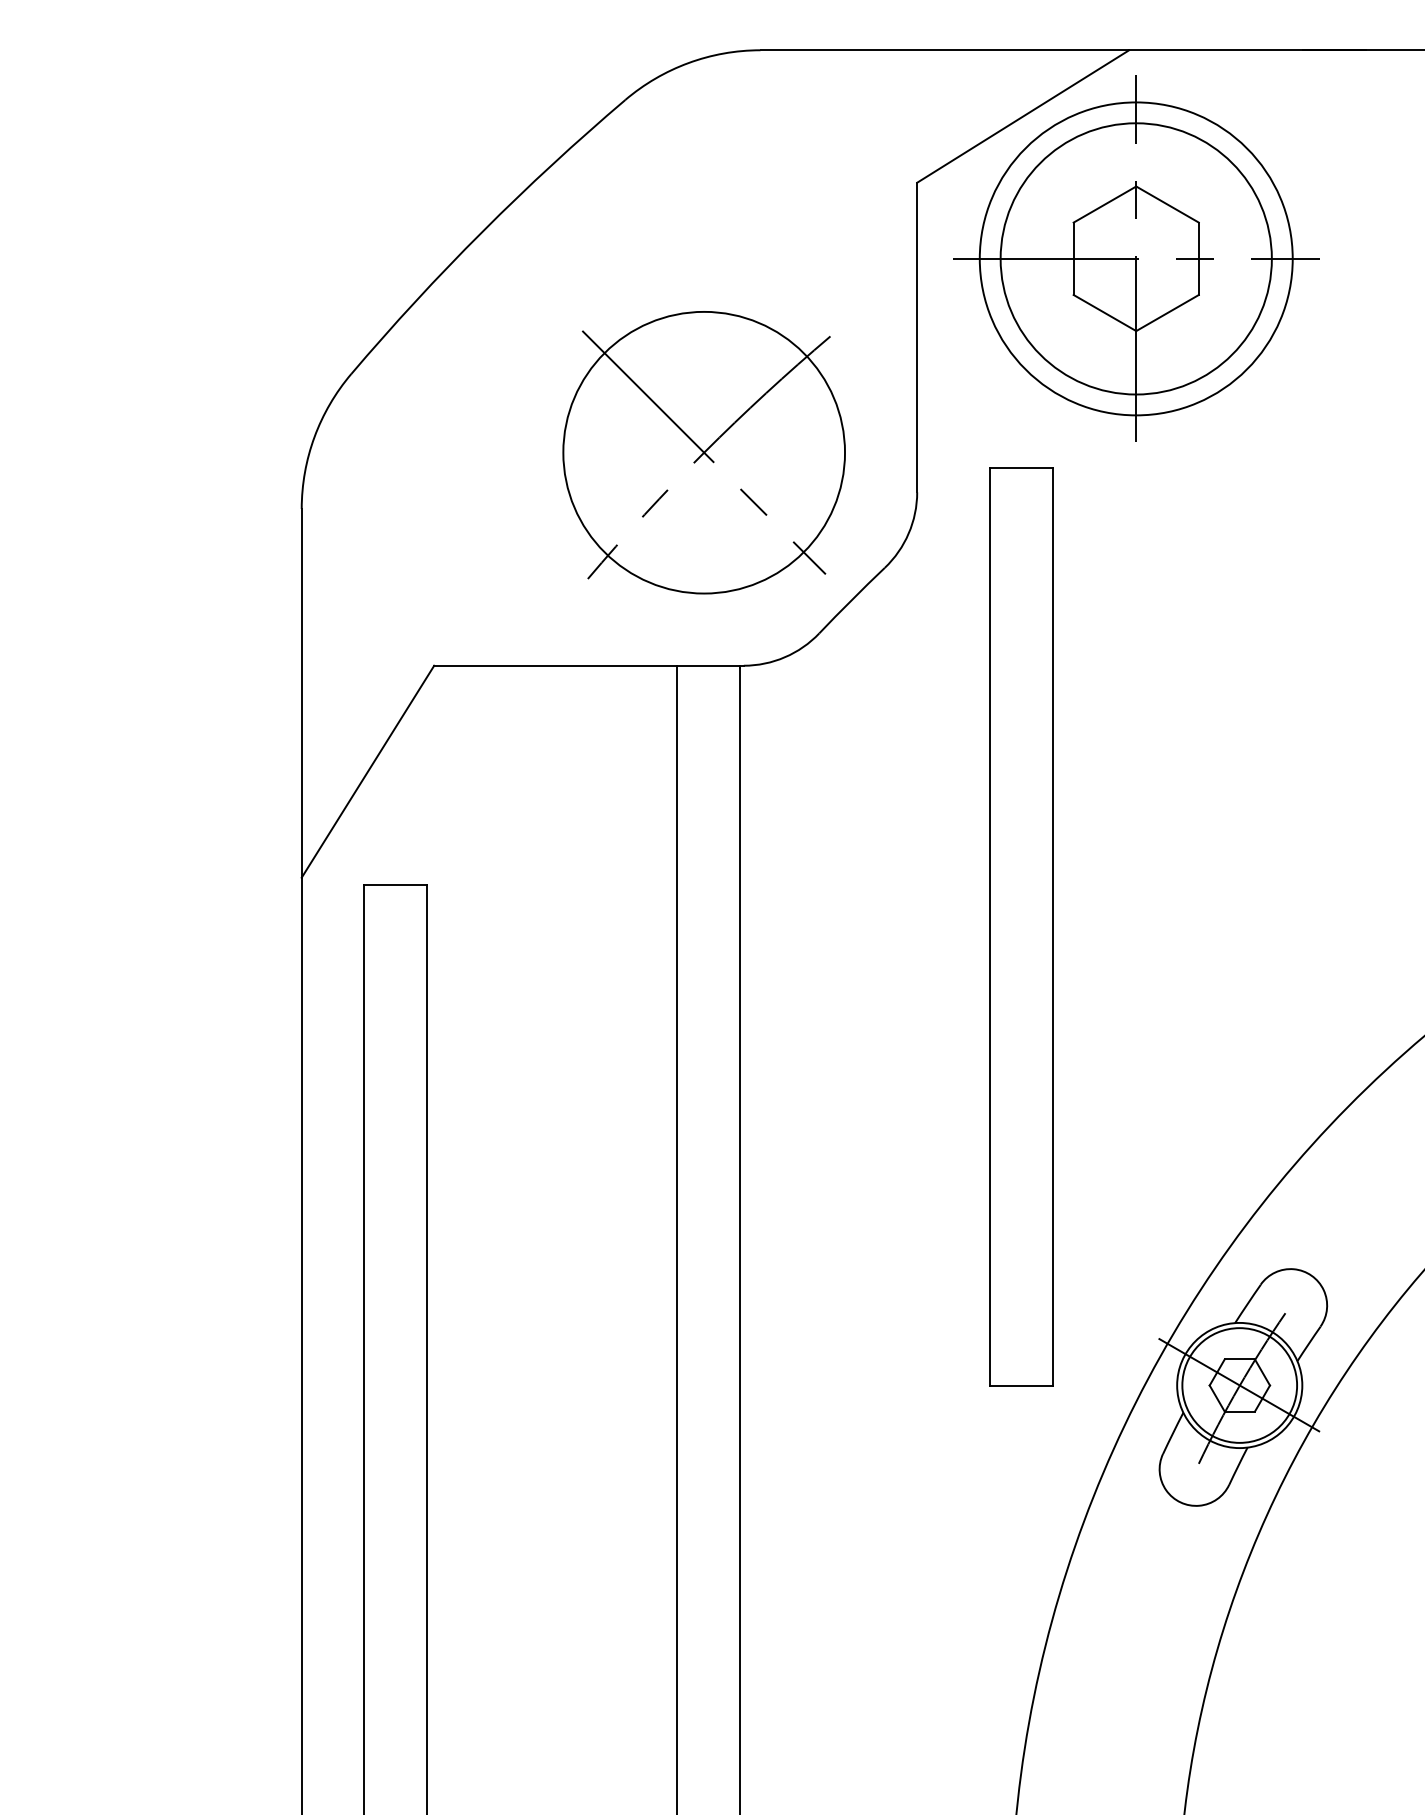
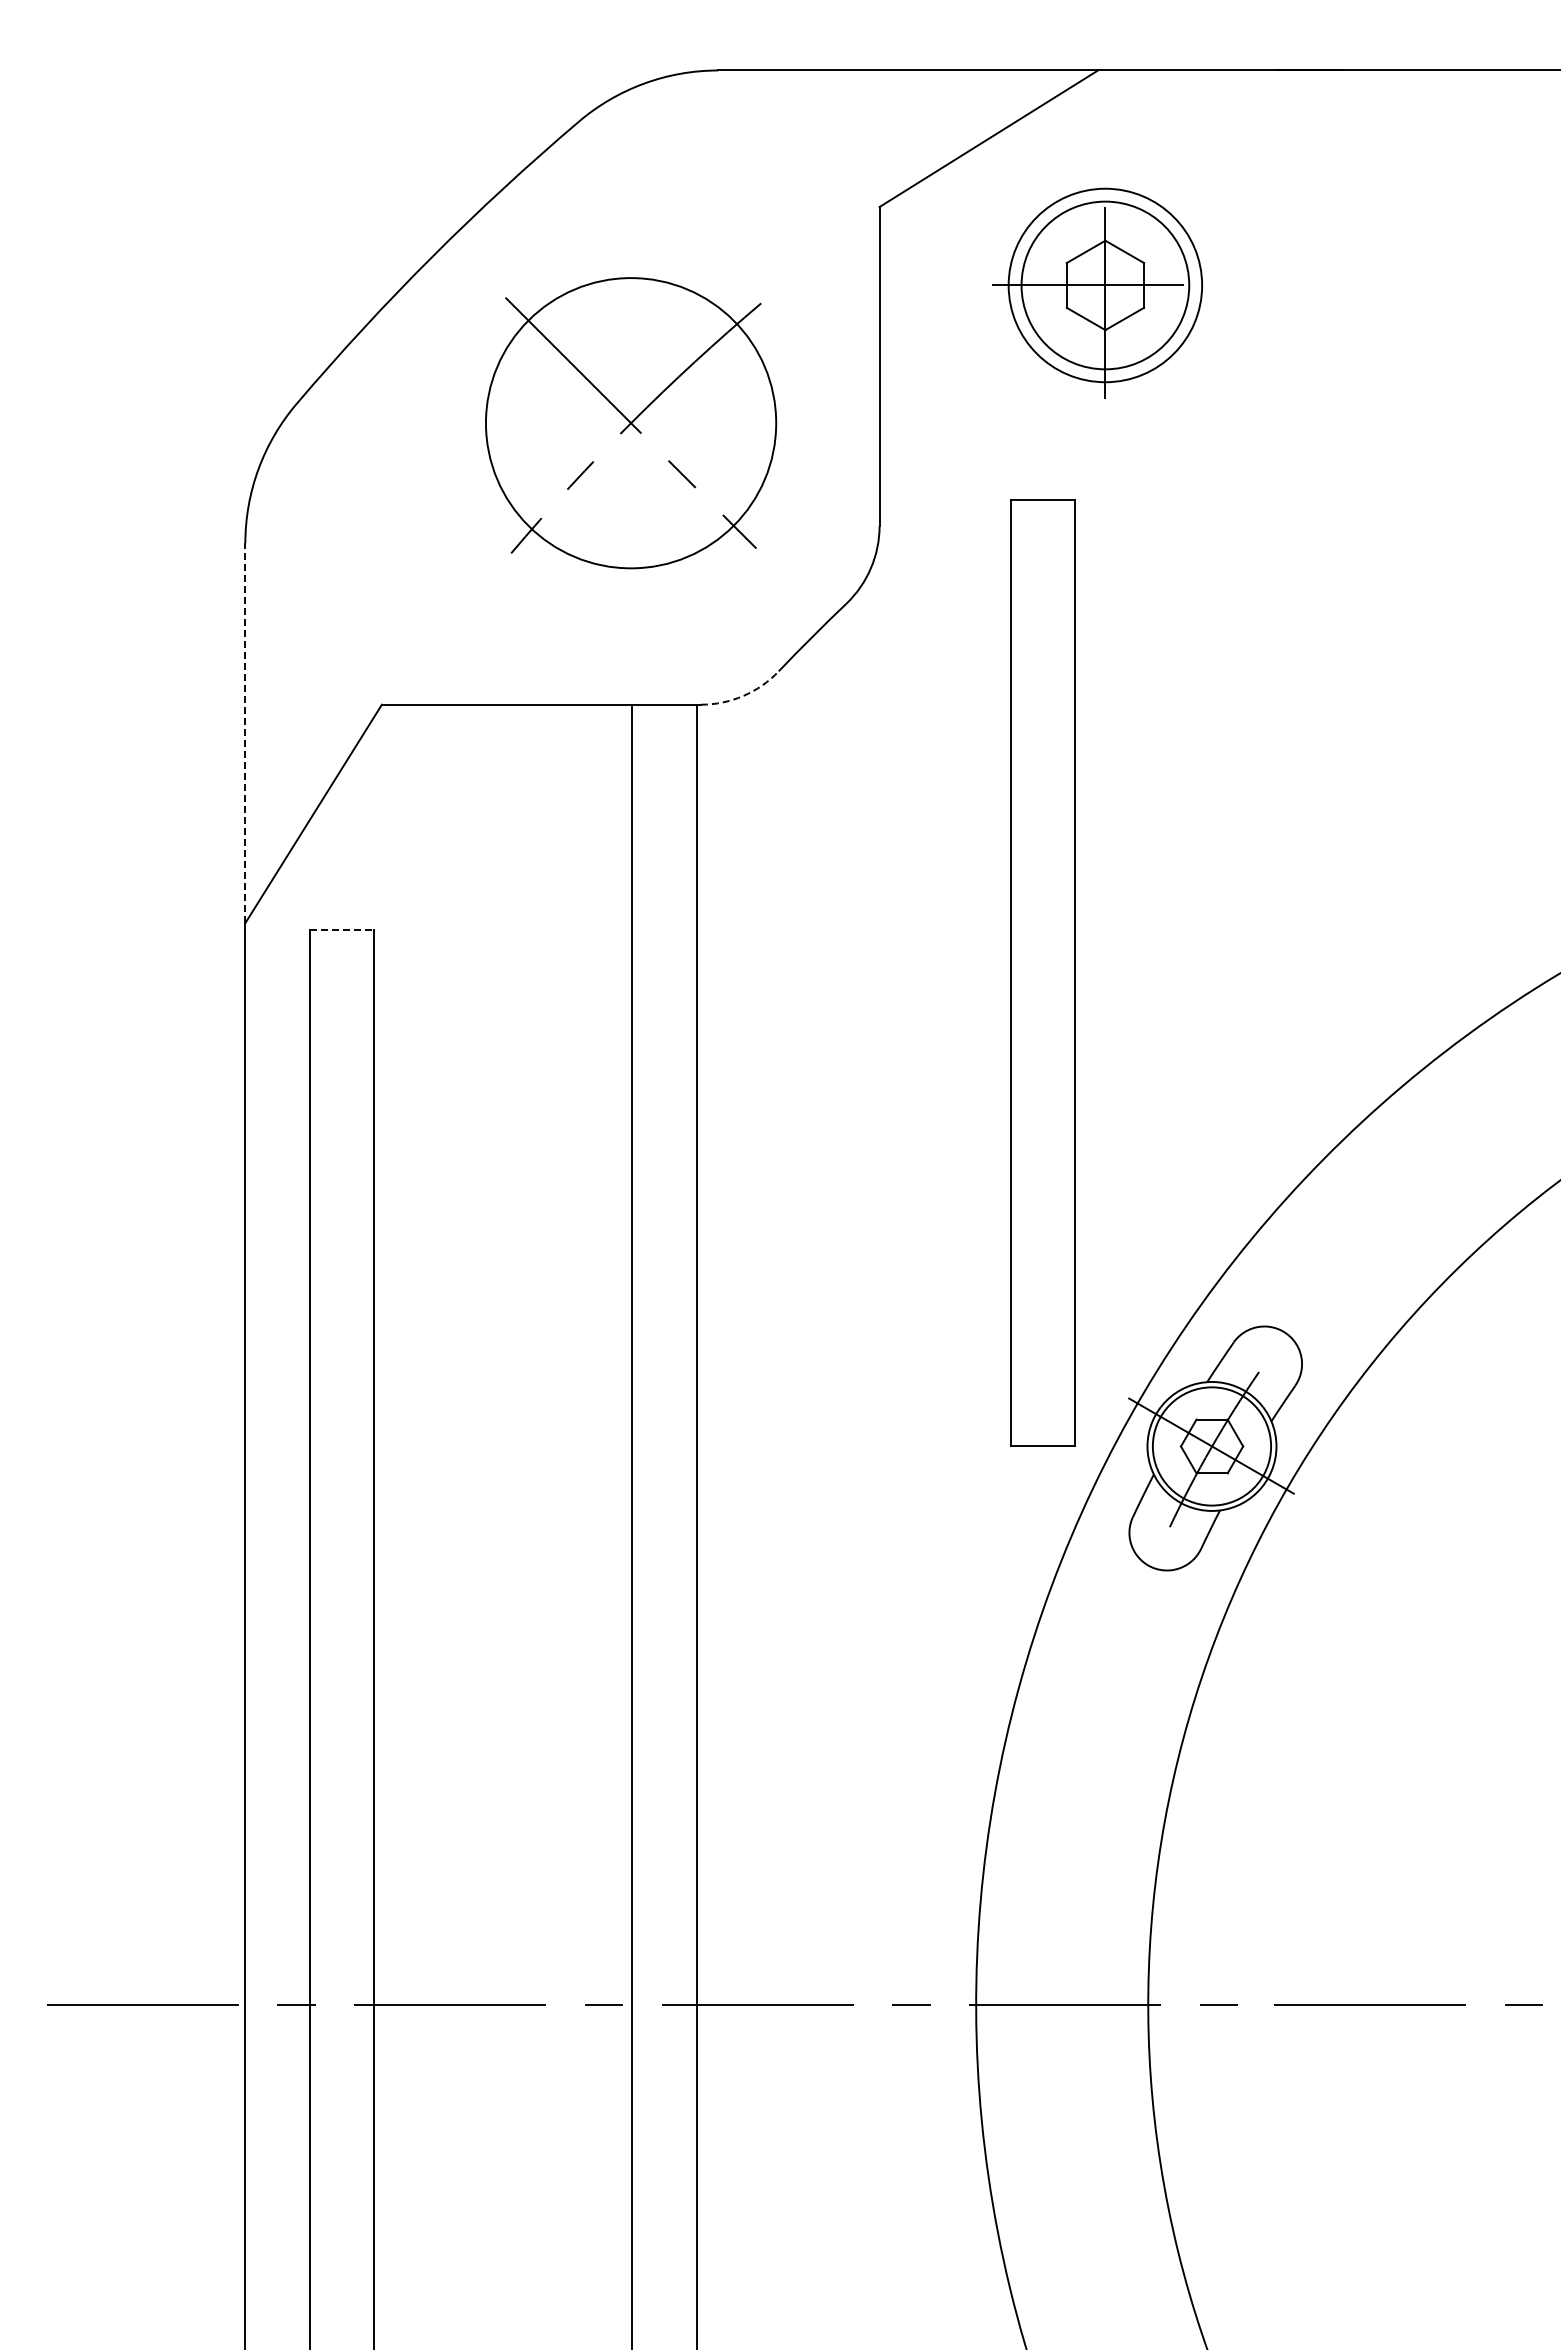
part: (1136, 258) -> (1105, 285), size x0.6
part: (704, 452) -> (631, 423), moved
arc: (785, 657) -> (743, 696), solid -> dashed
line: (301, 693) -> (245, 733), solid -> dashed
line: (395, 884) -> (342, 930), solid -> dashed
part: (1020, 925) -> (1042, 972), moved

